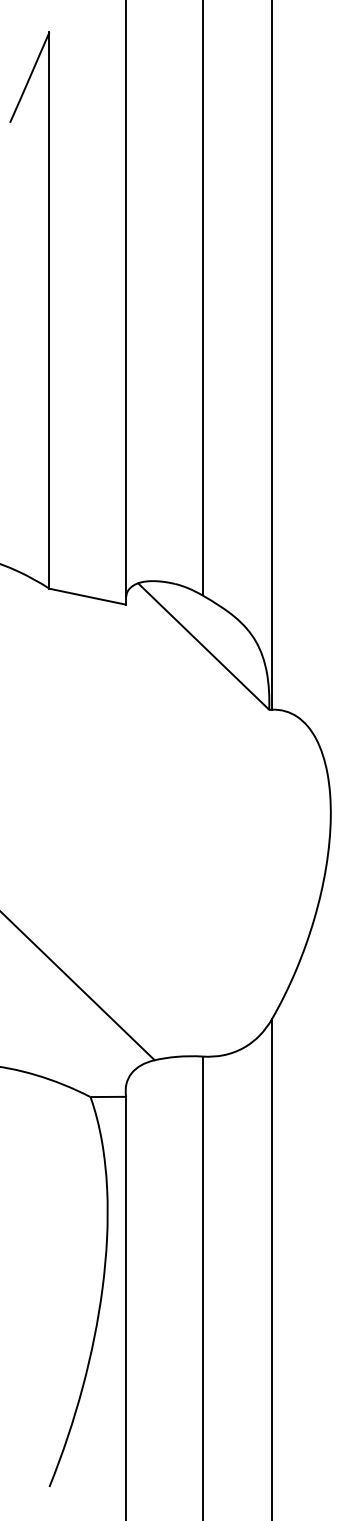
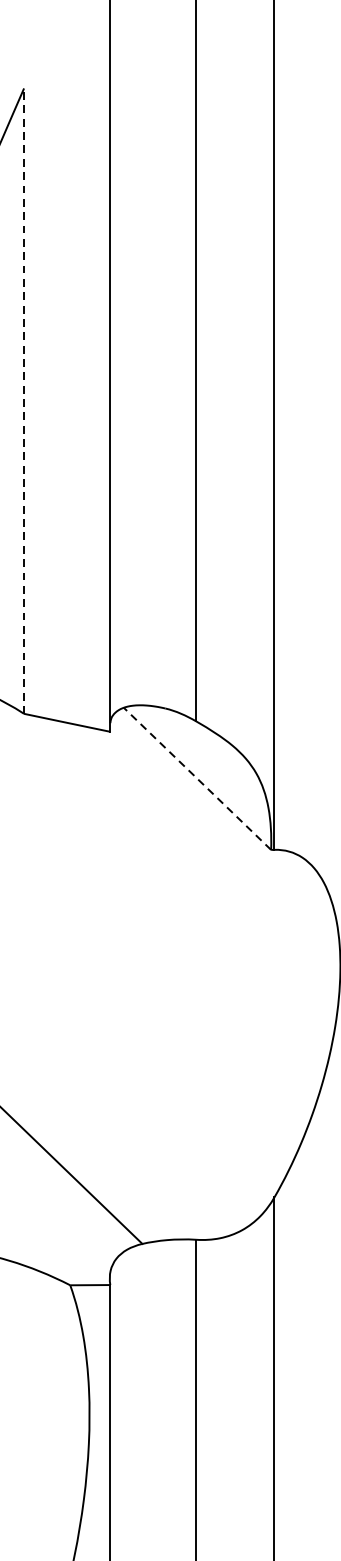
line: (49, 310) -> (24, 401), solid -> dashed
line: (203, 646) -> (197, 778), solid -> dashed

